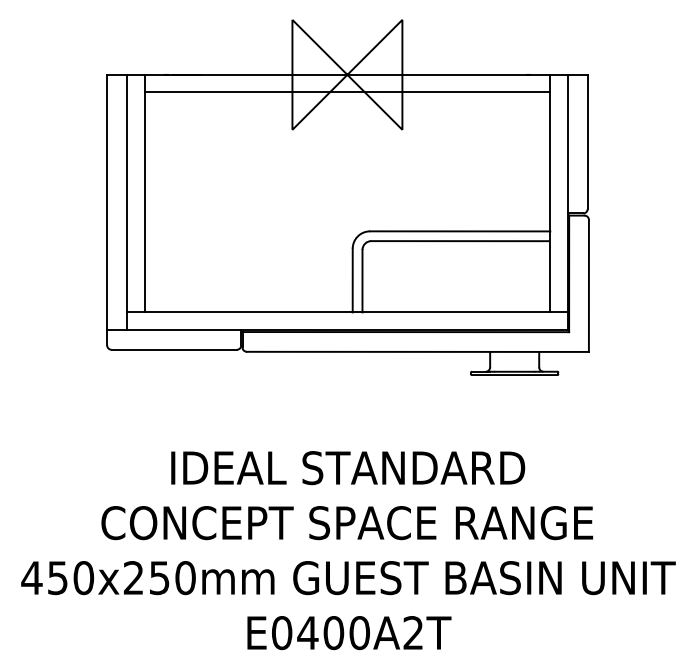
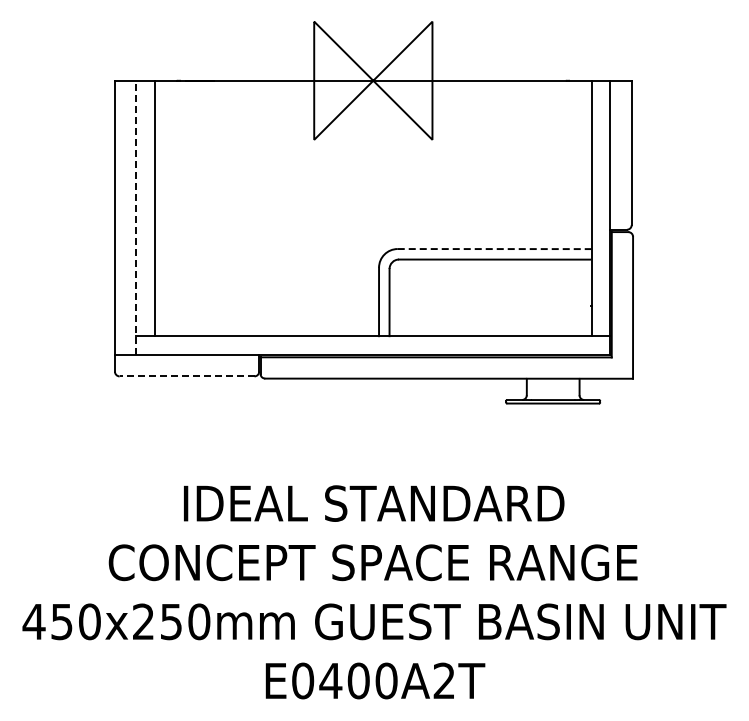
line: (347, 92) -> (373, 99), removed
line: (127, 202) -> (136, 217), solid -> dashed
line: (460, 231) -> (494, 249), solid -> dashed
line: (173, 349) -> (186, 376), solid -> dashed

